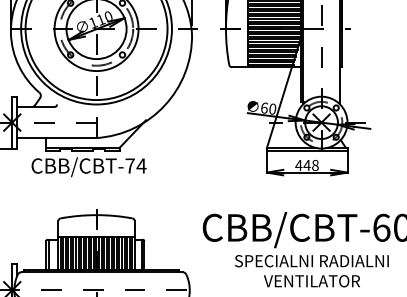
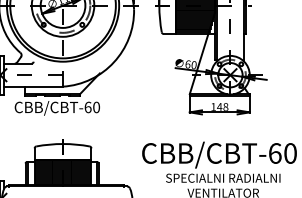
text: (135, 165) -> (92, 107), CBB/CBT-74 -> CBB/CBT-60
text: (298, 165) -> (213, 107), 448 -> 148

